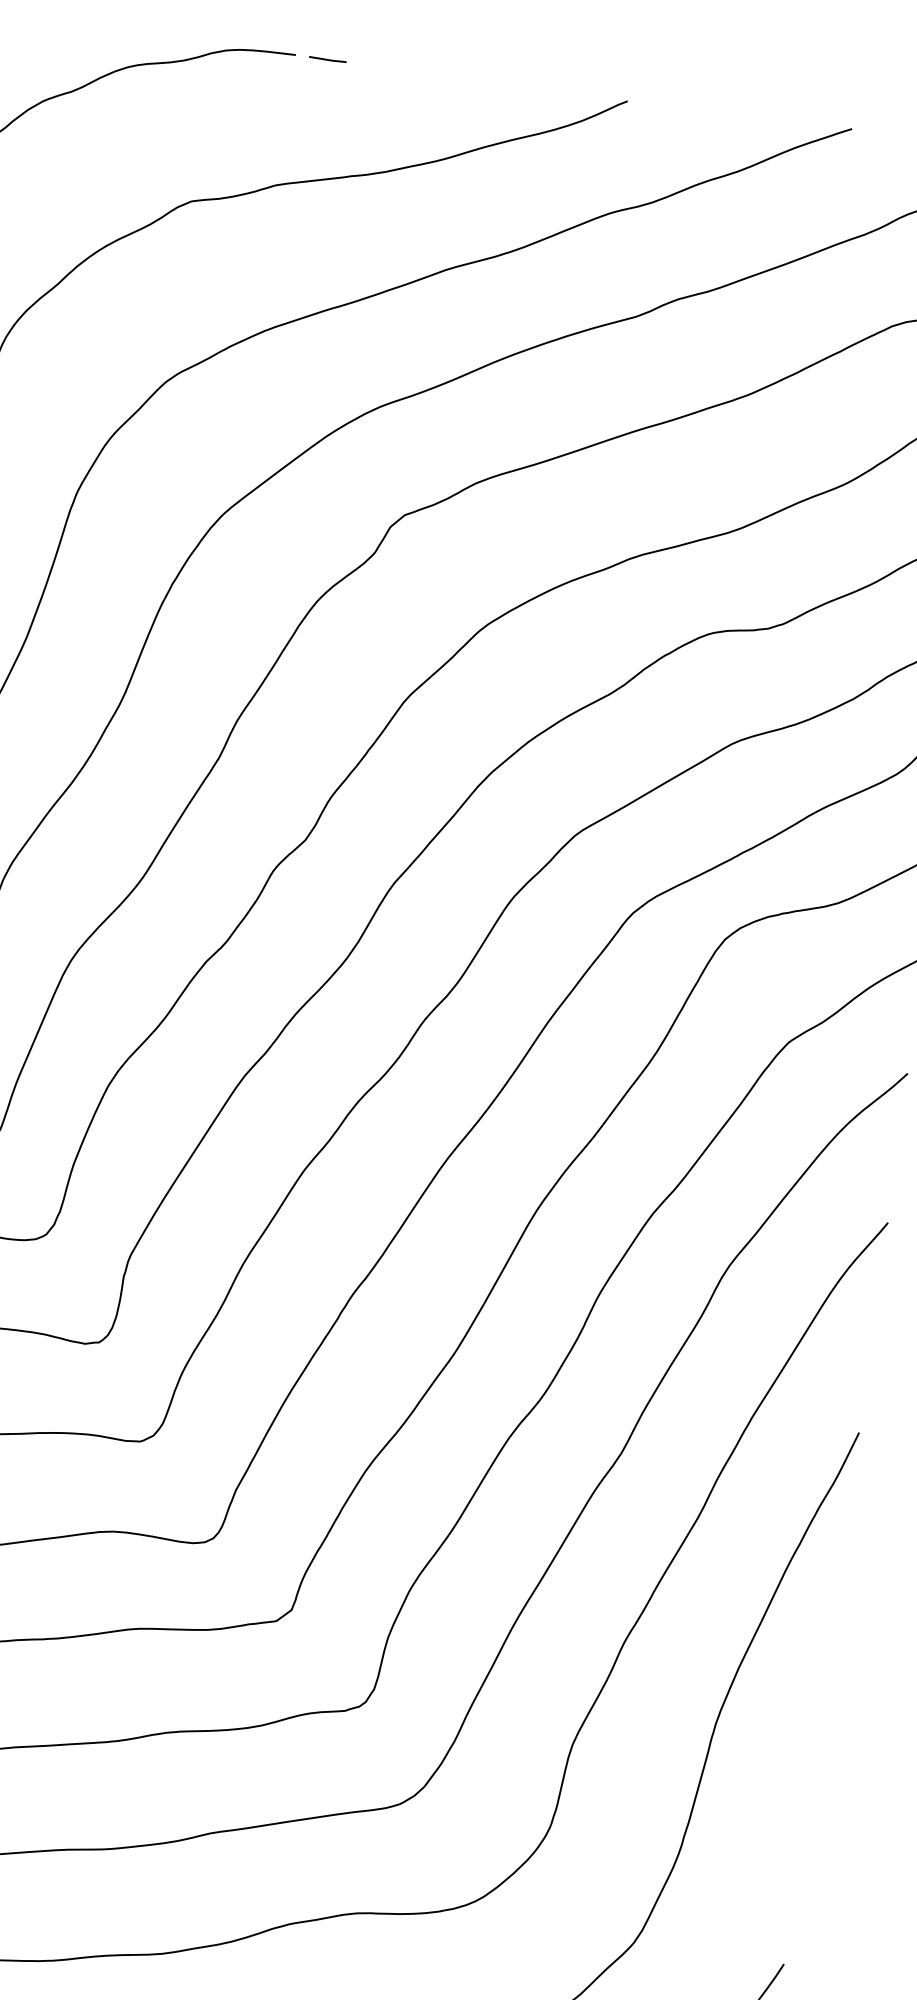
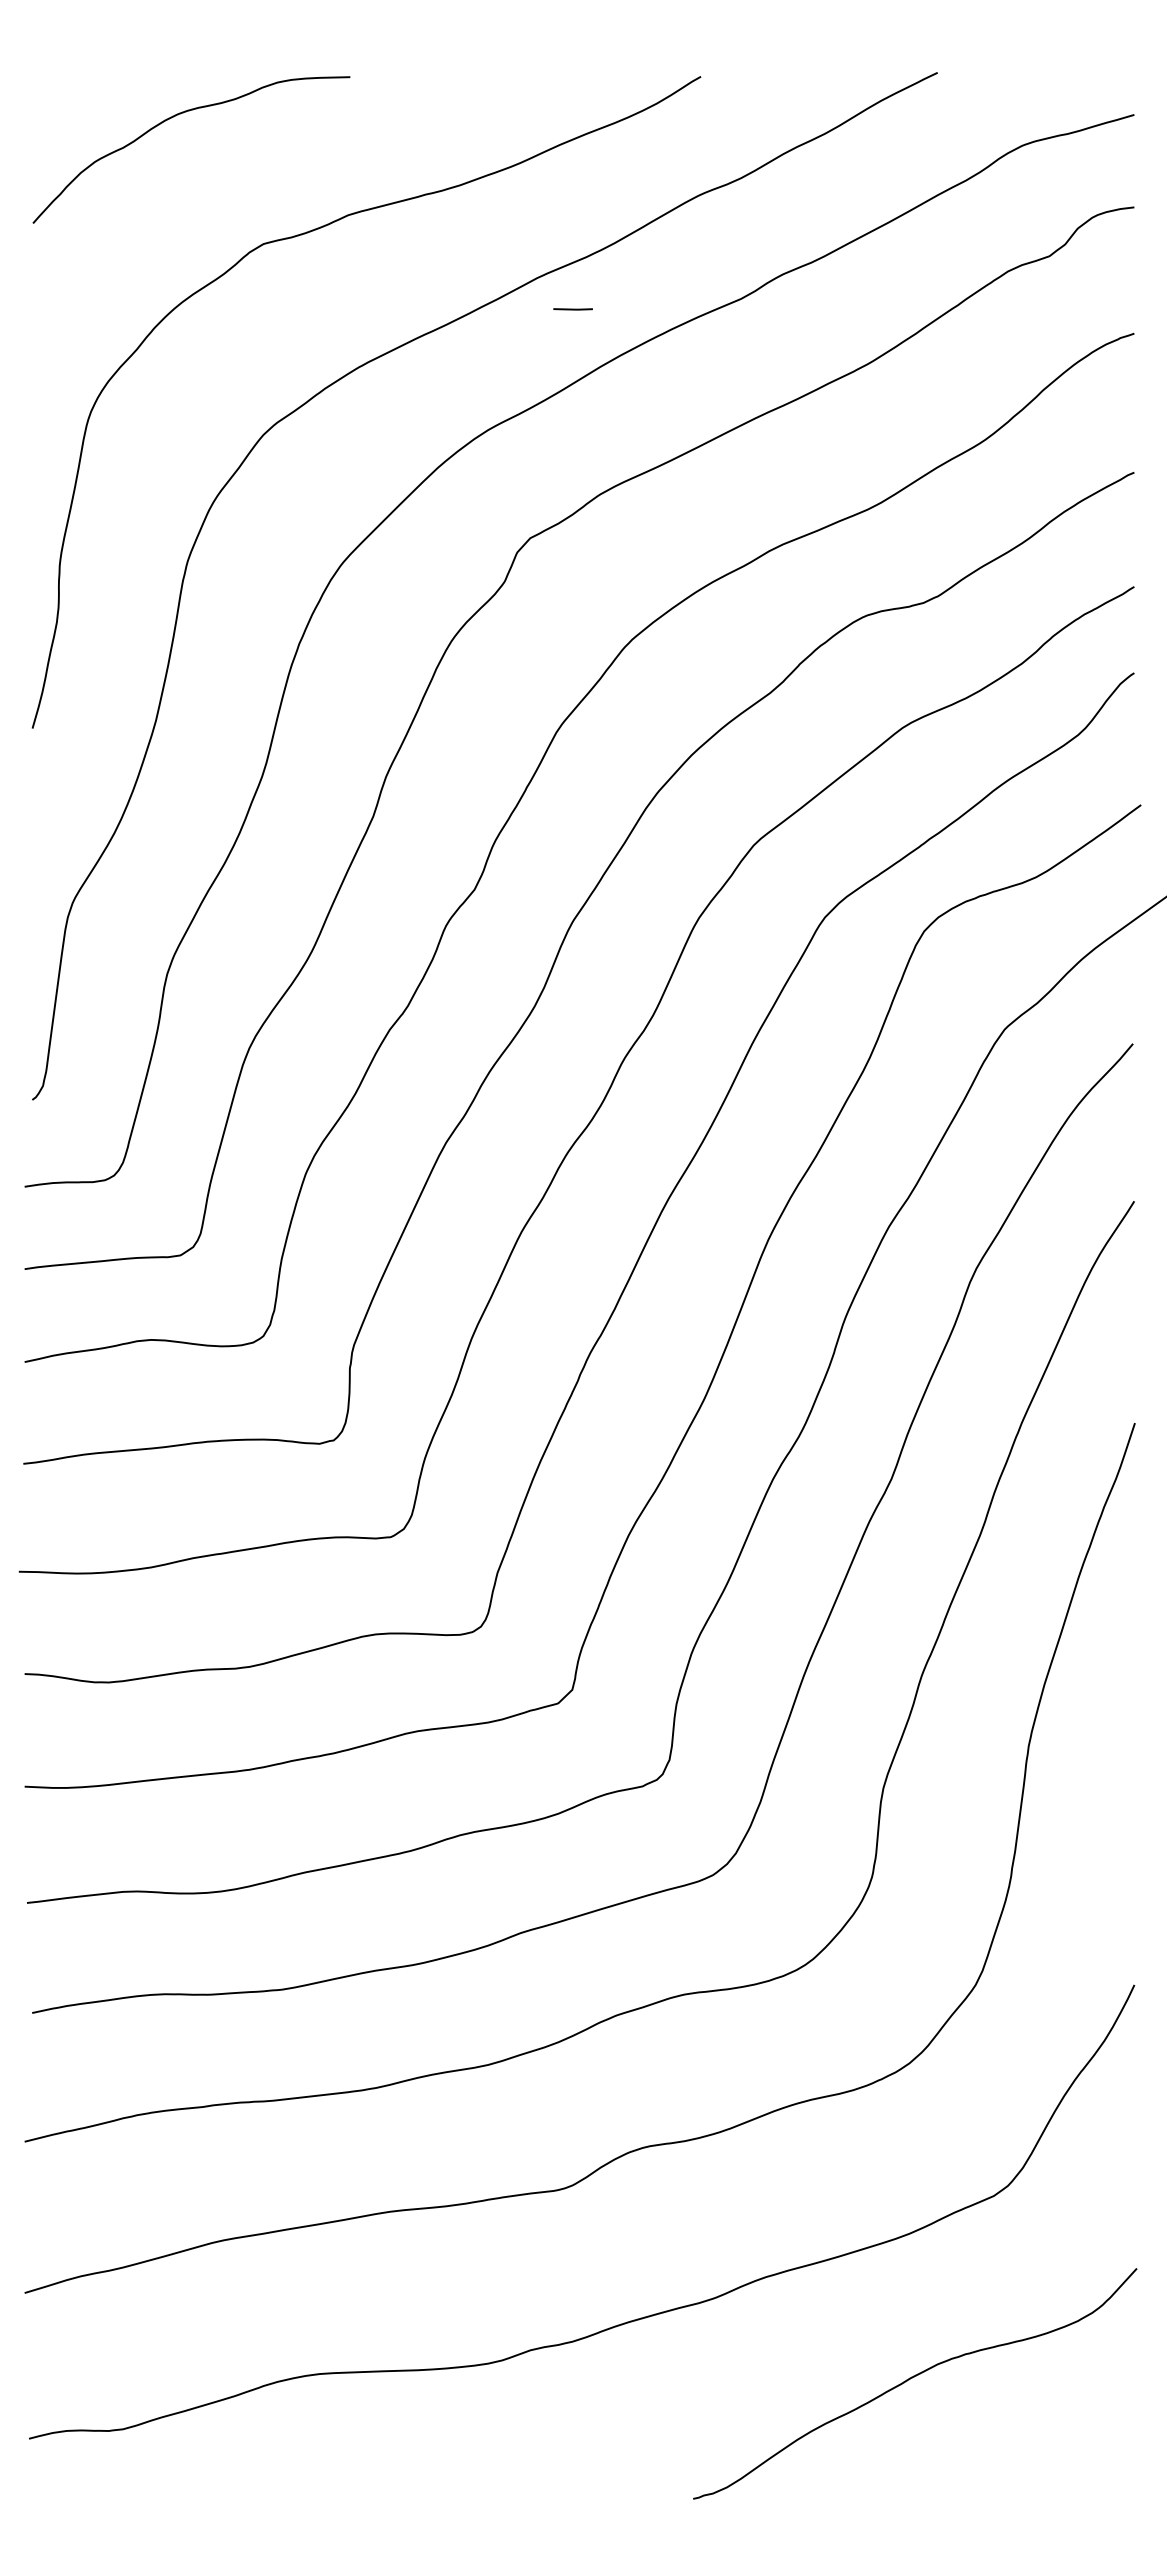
line: (327, 59) -> (572, 309), moved

